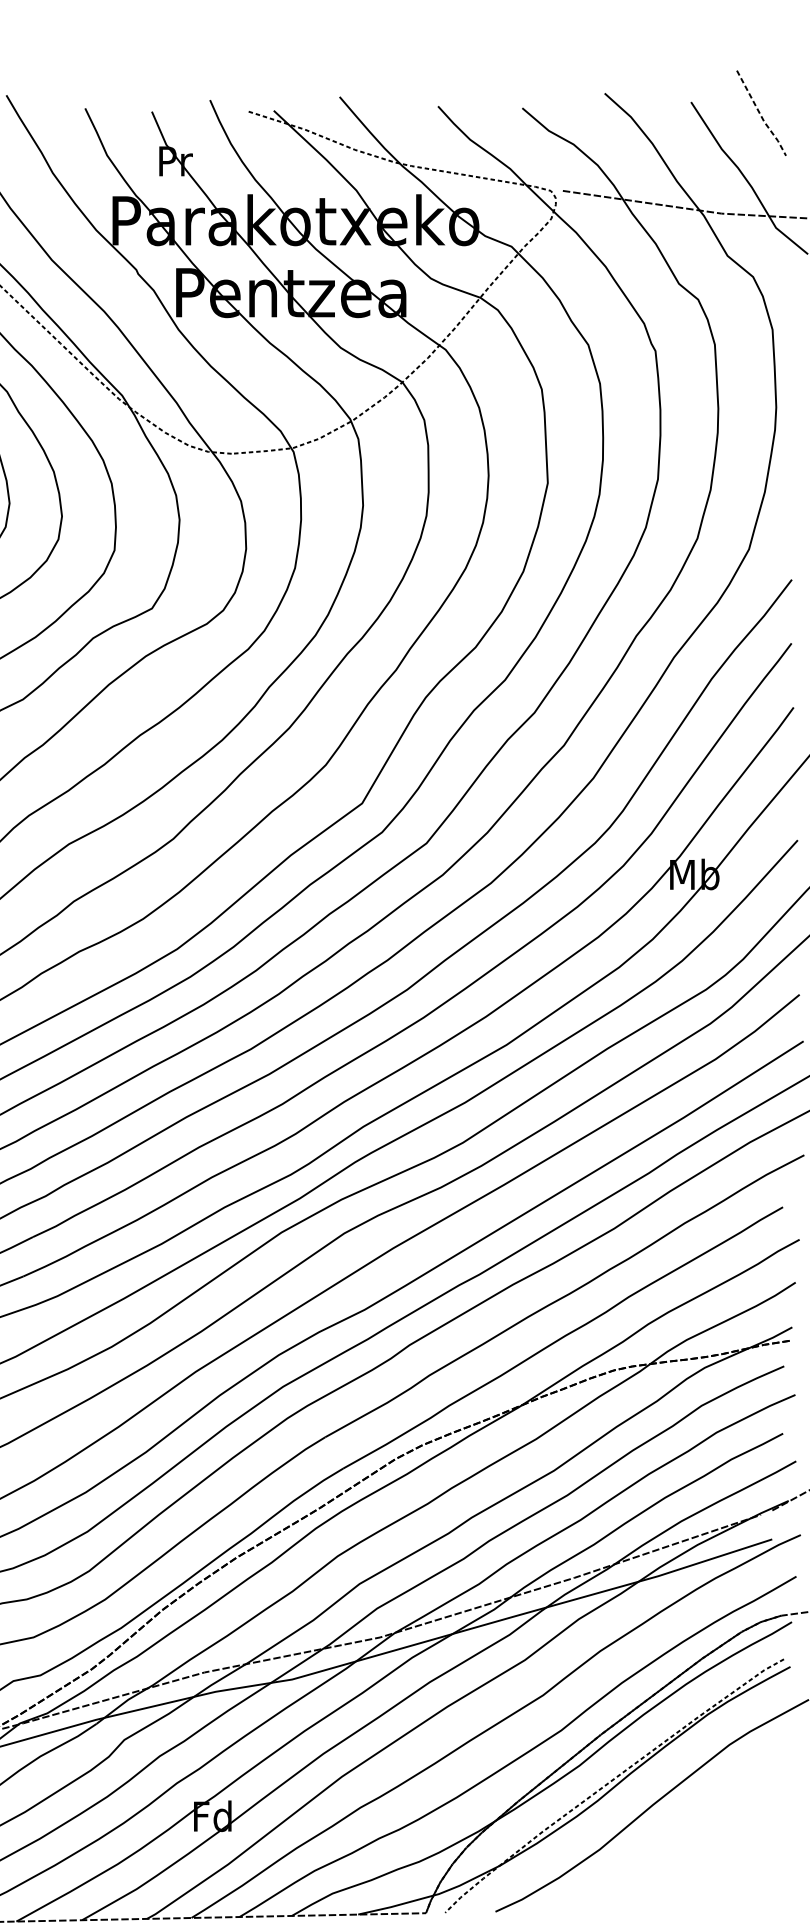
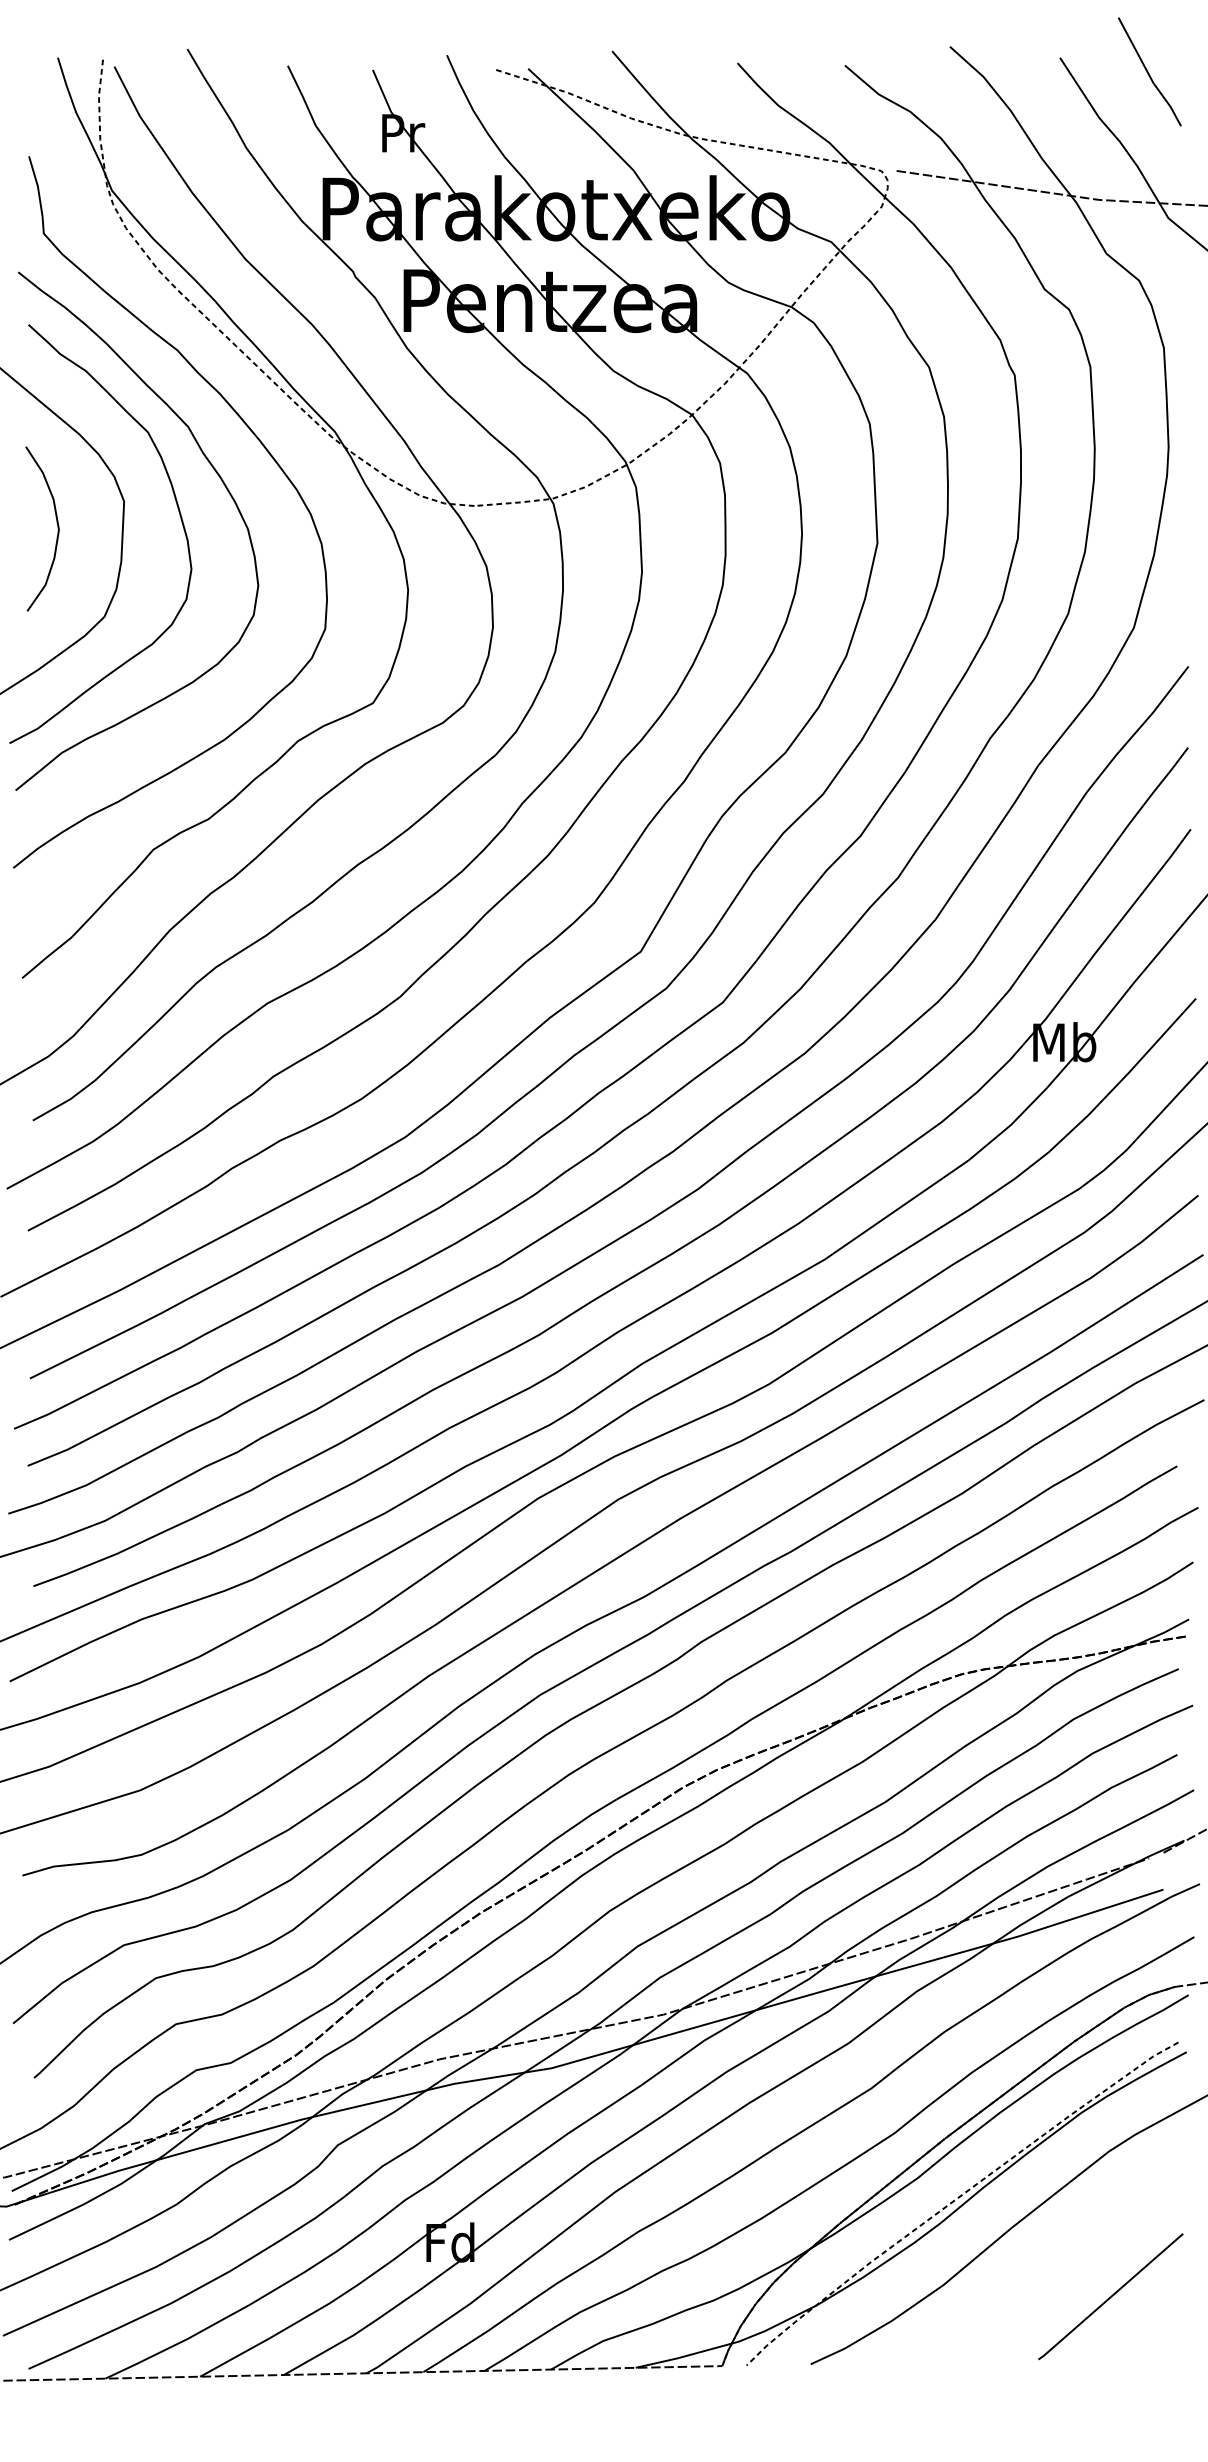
line: (760, 115) -> (1148, 74), dashed -> solid
line: (730, 1858) -> (1110, 2296), added

